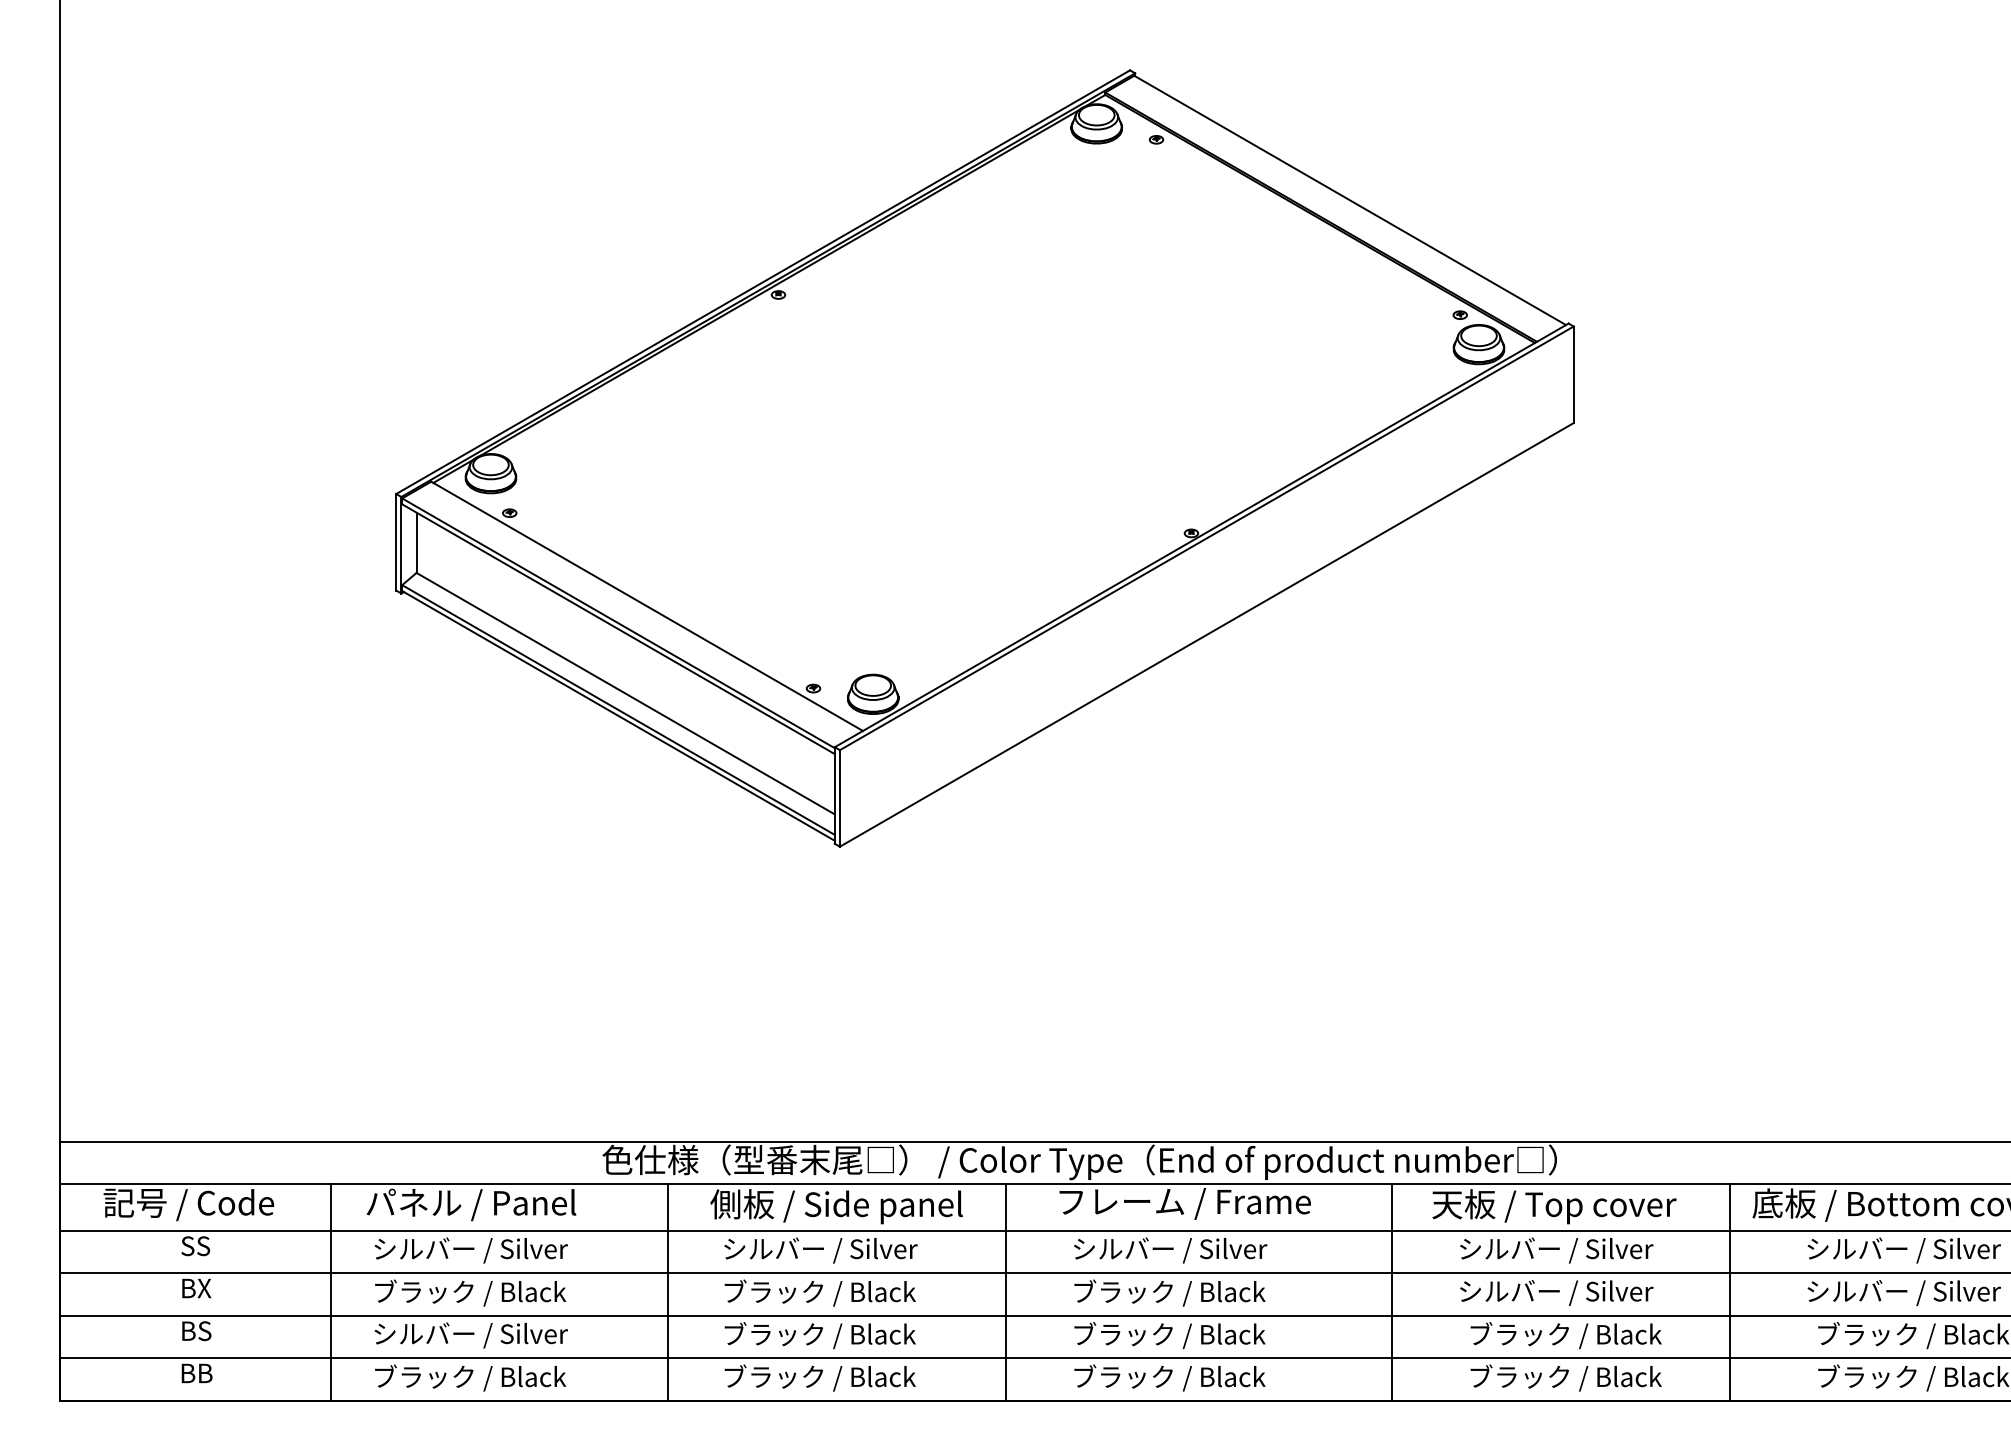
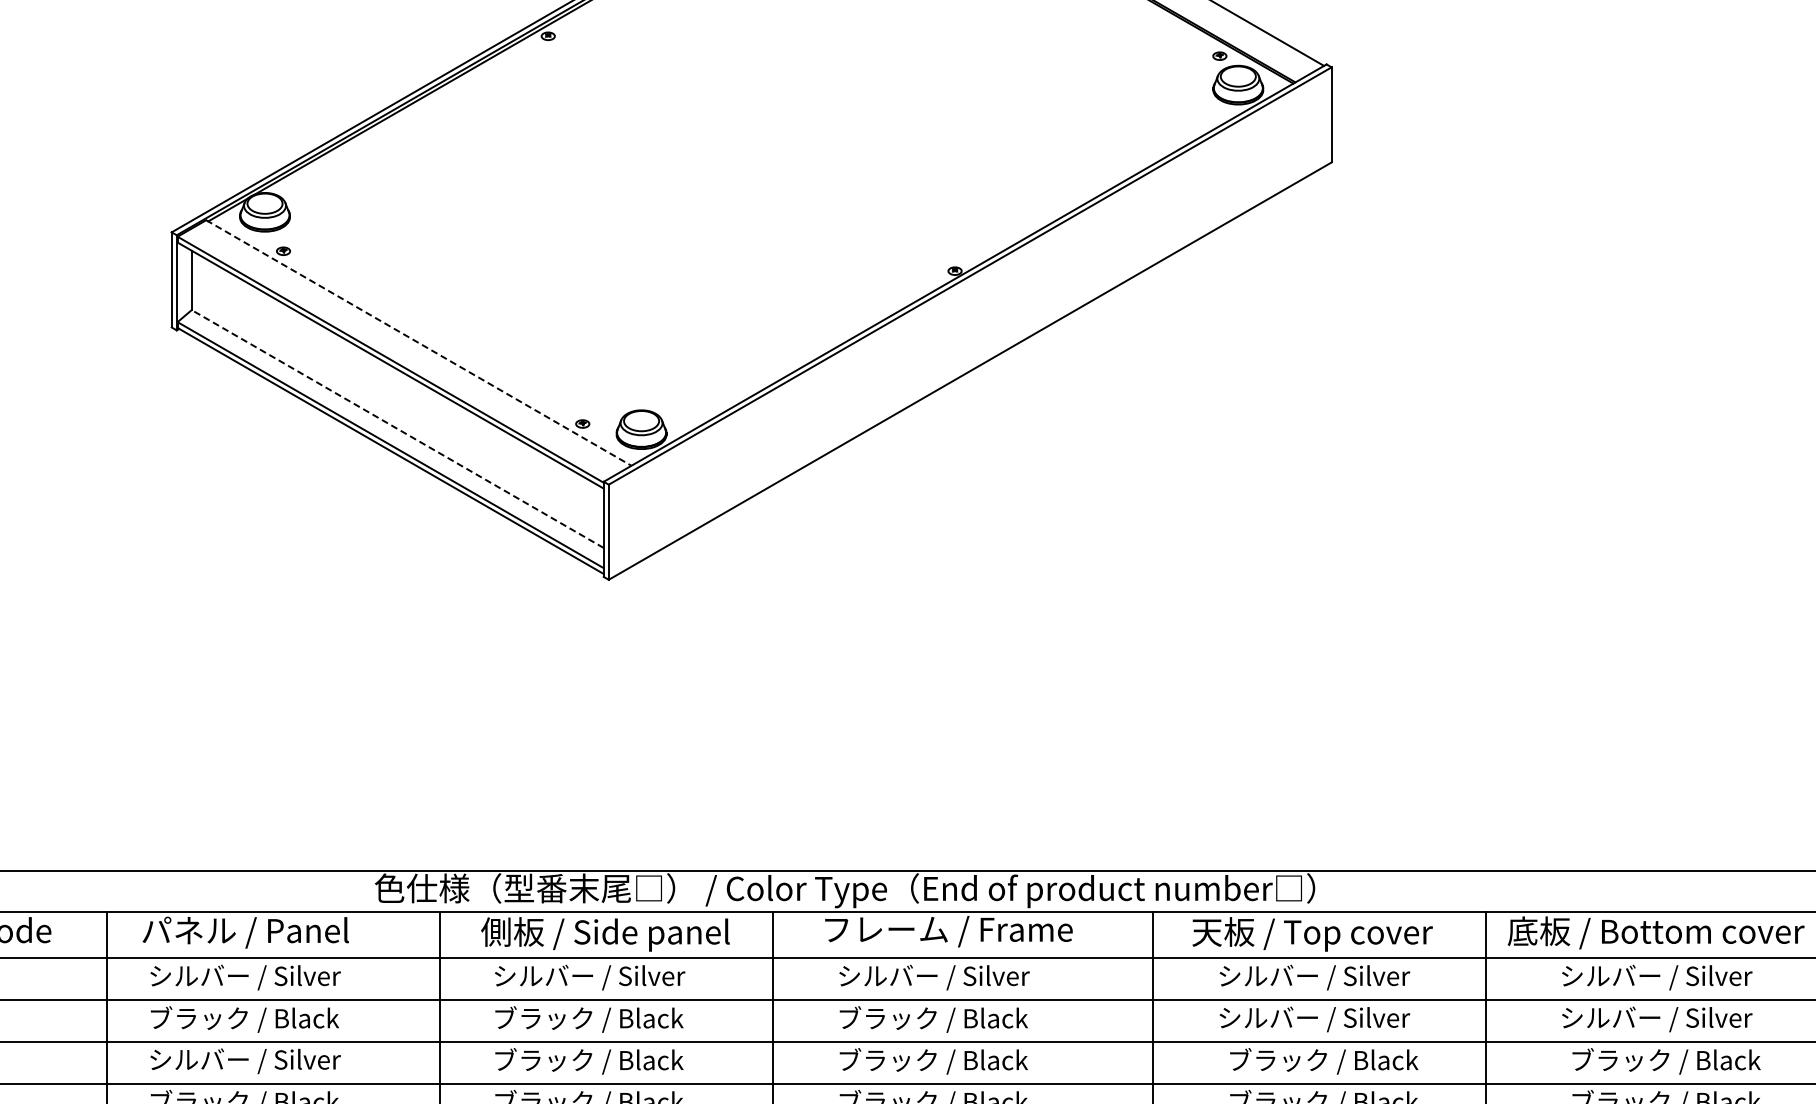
line: (647, 606) -> (419, 343), solid -> dashed
line: (625, 693) -> (397, 428), solid -> dashed

